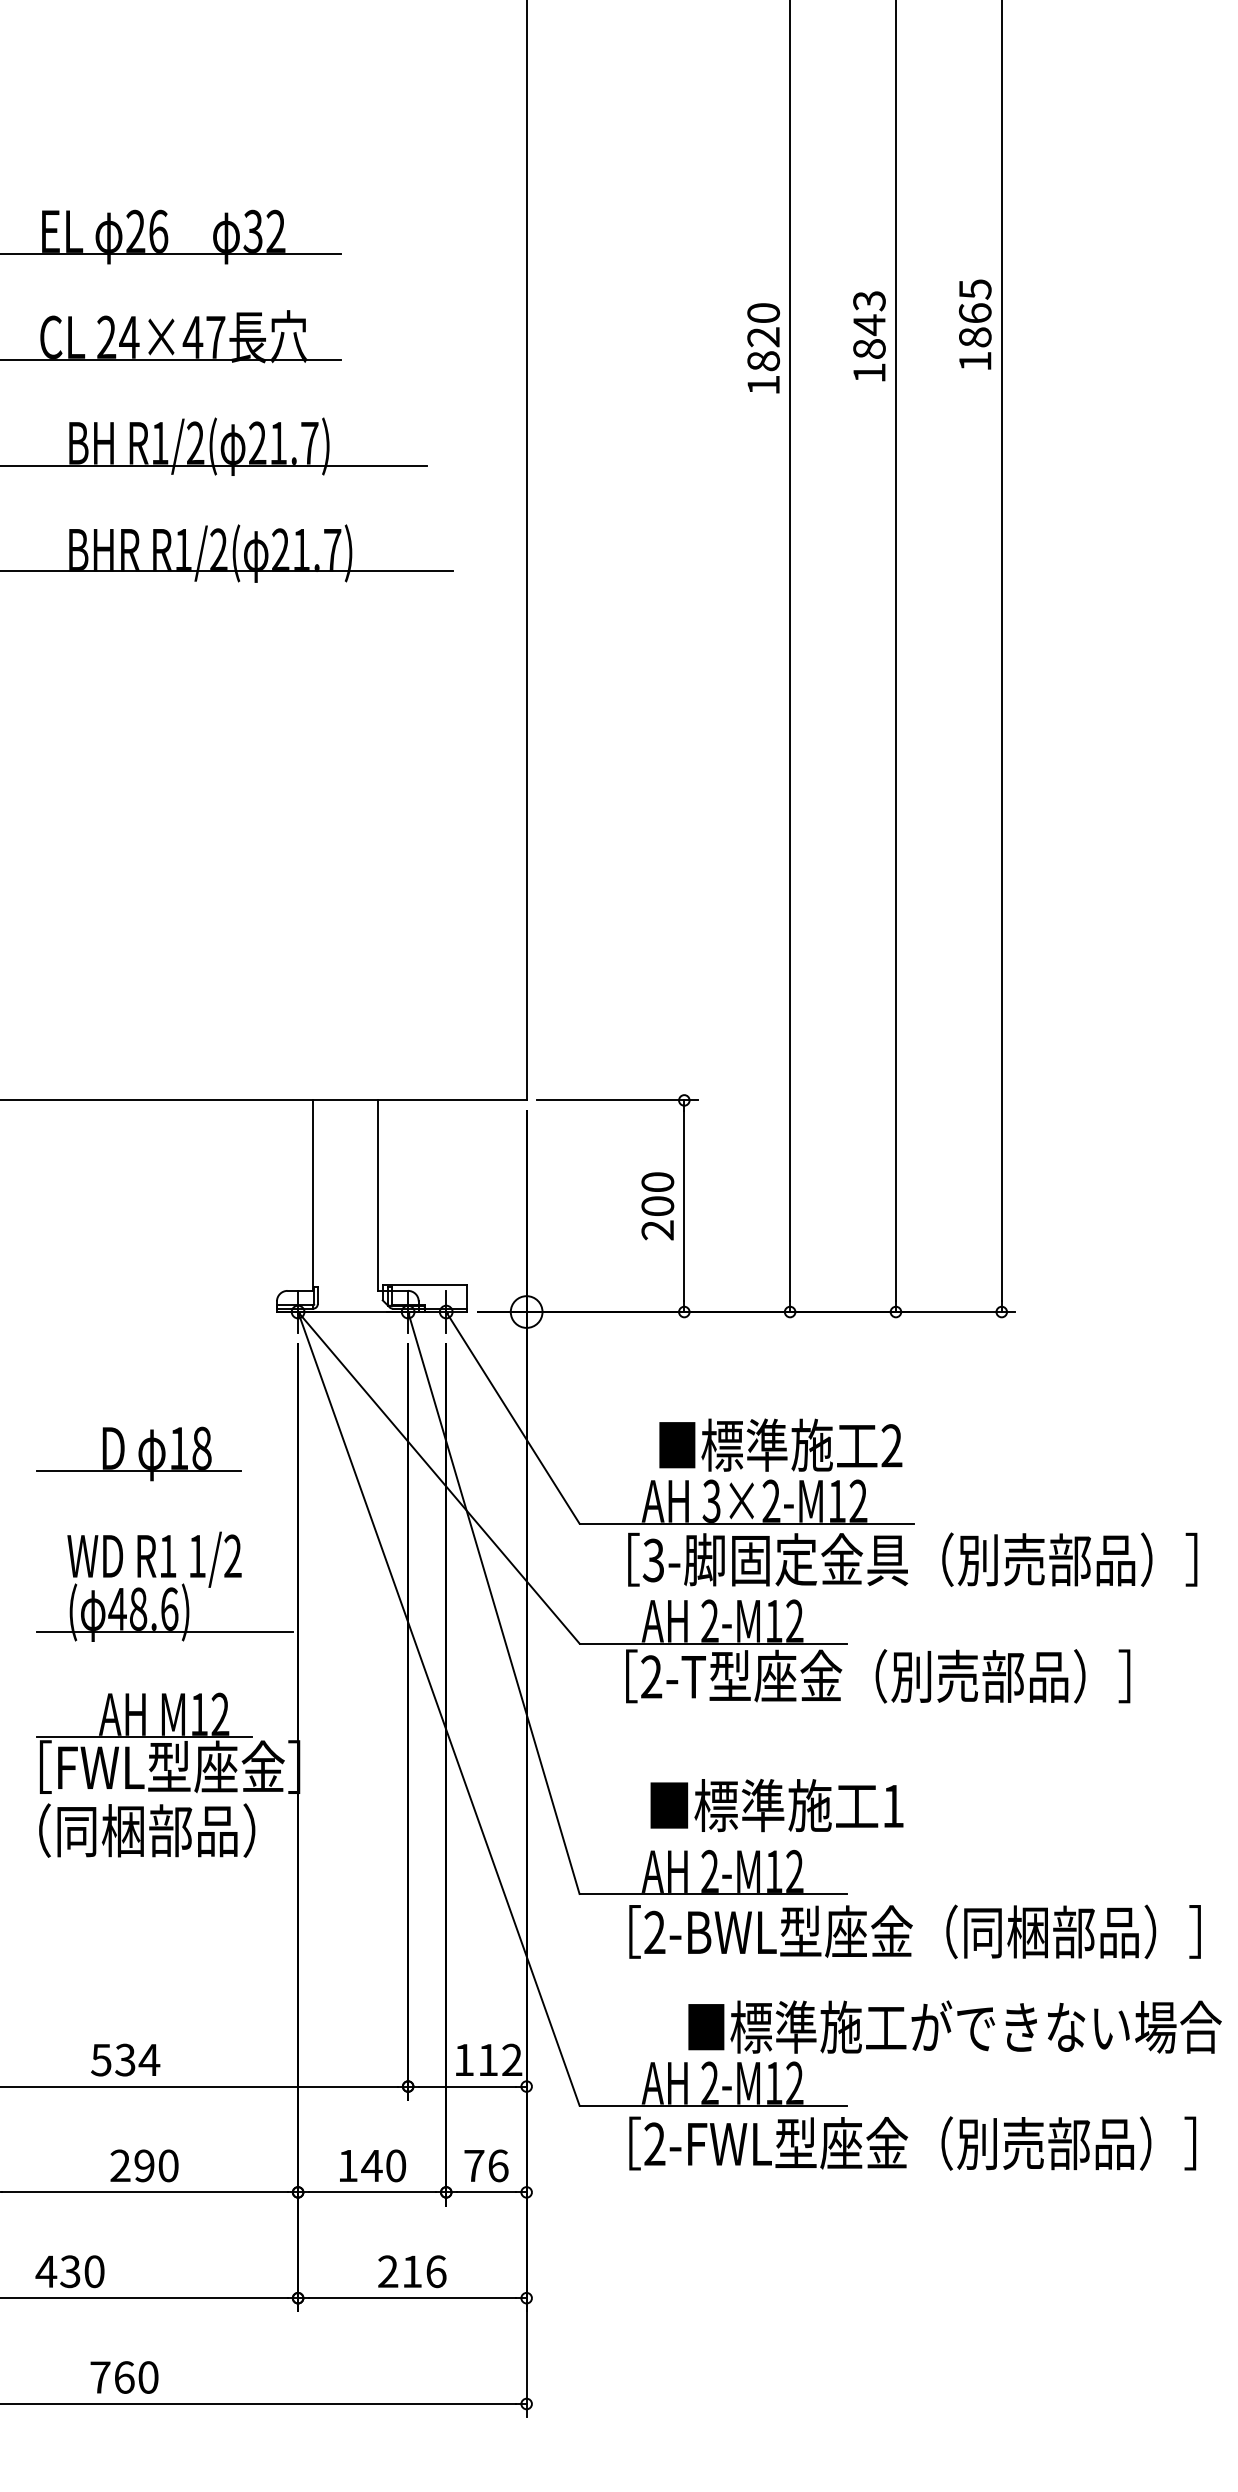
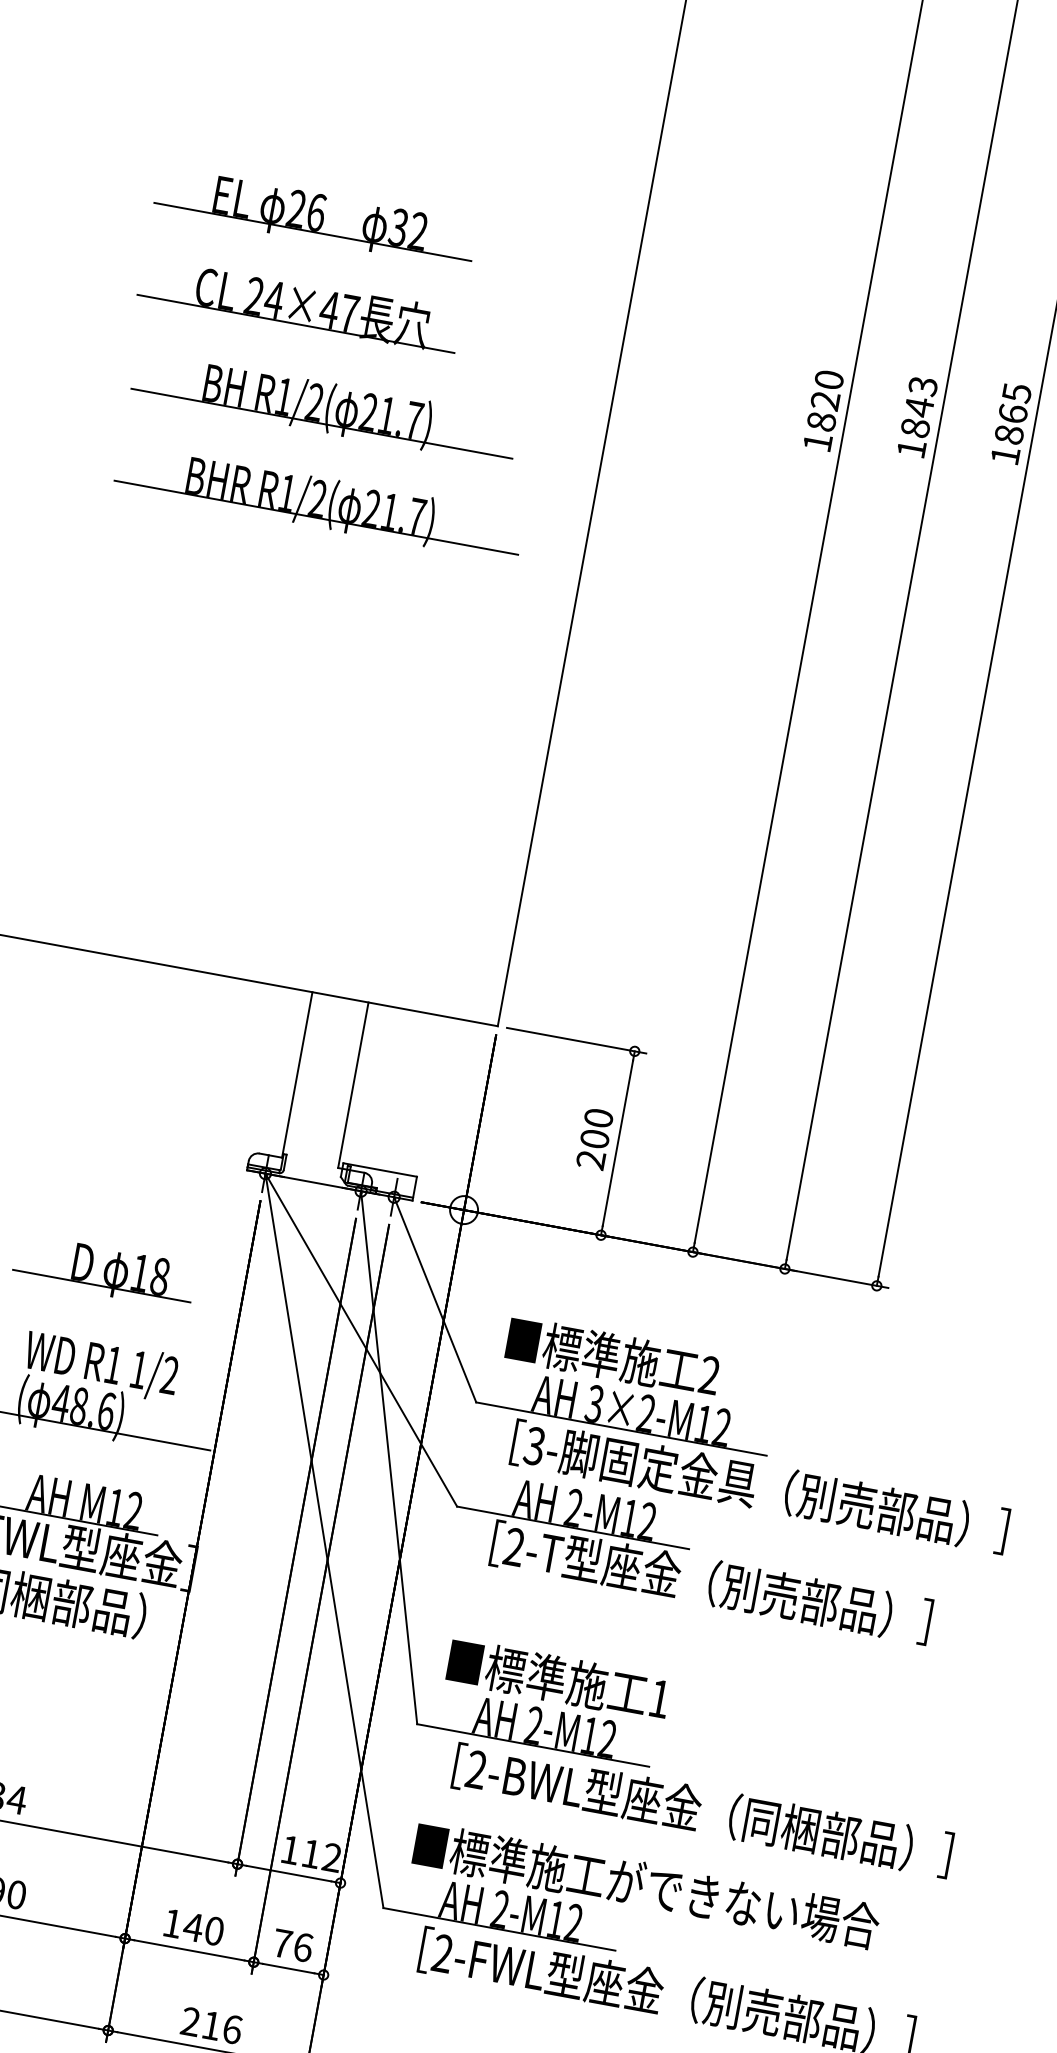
text: (780, 1444) -> (613, 1356), moved
text: (776, 1805) -> (558, 1679), moved
text: (954, 2026) -> (646, 1885), moved

